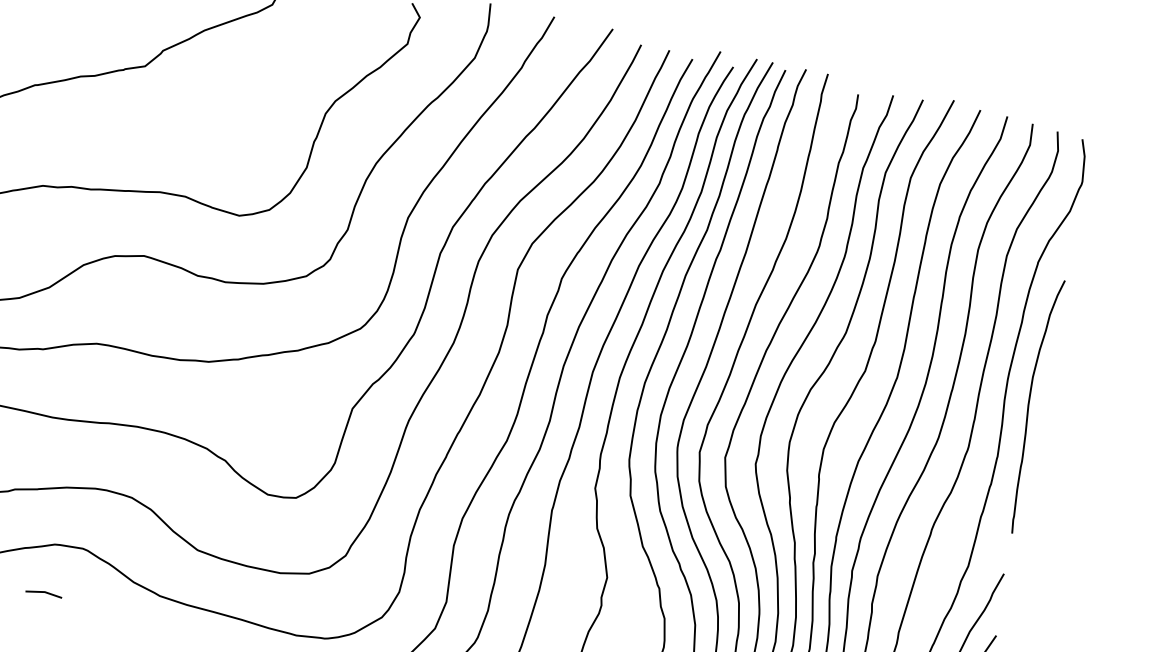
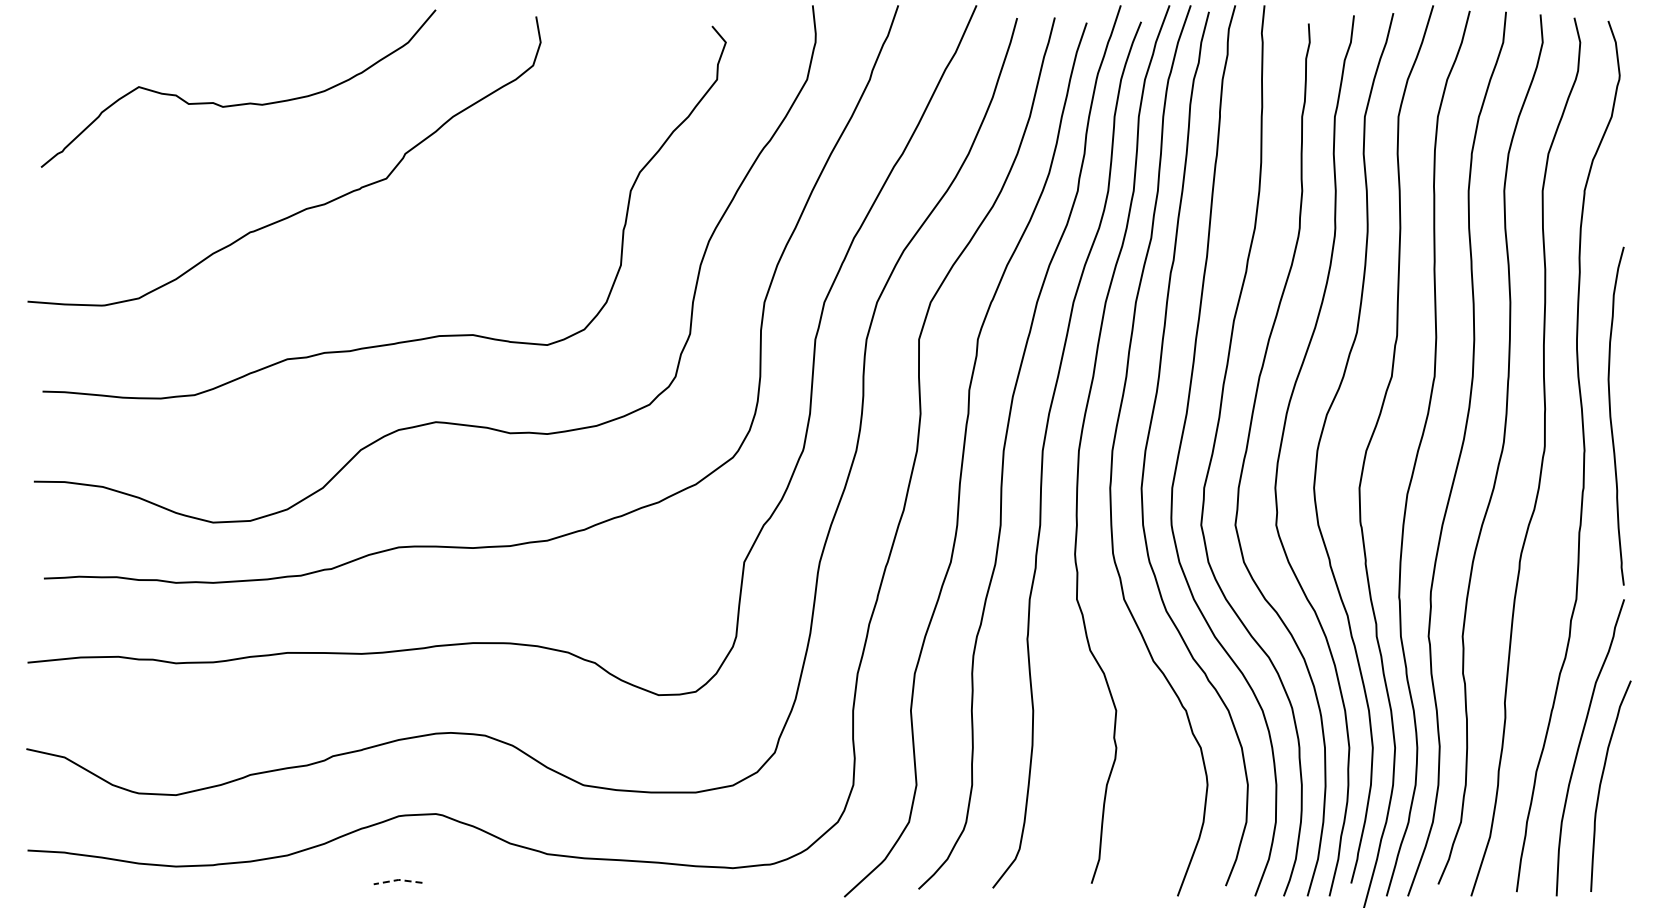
curve: (1029, 404) -> (1611, 415), moved
line: (43, 592) -> (397, 880), solid -> dashed

